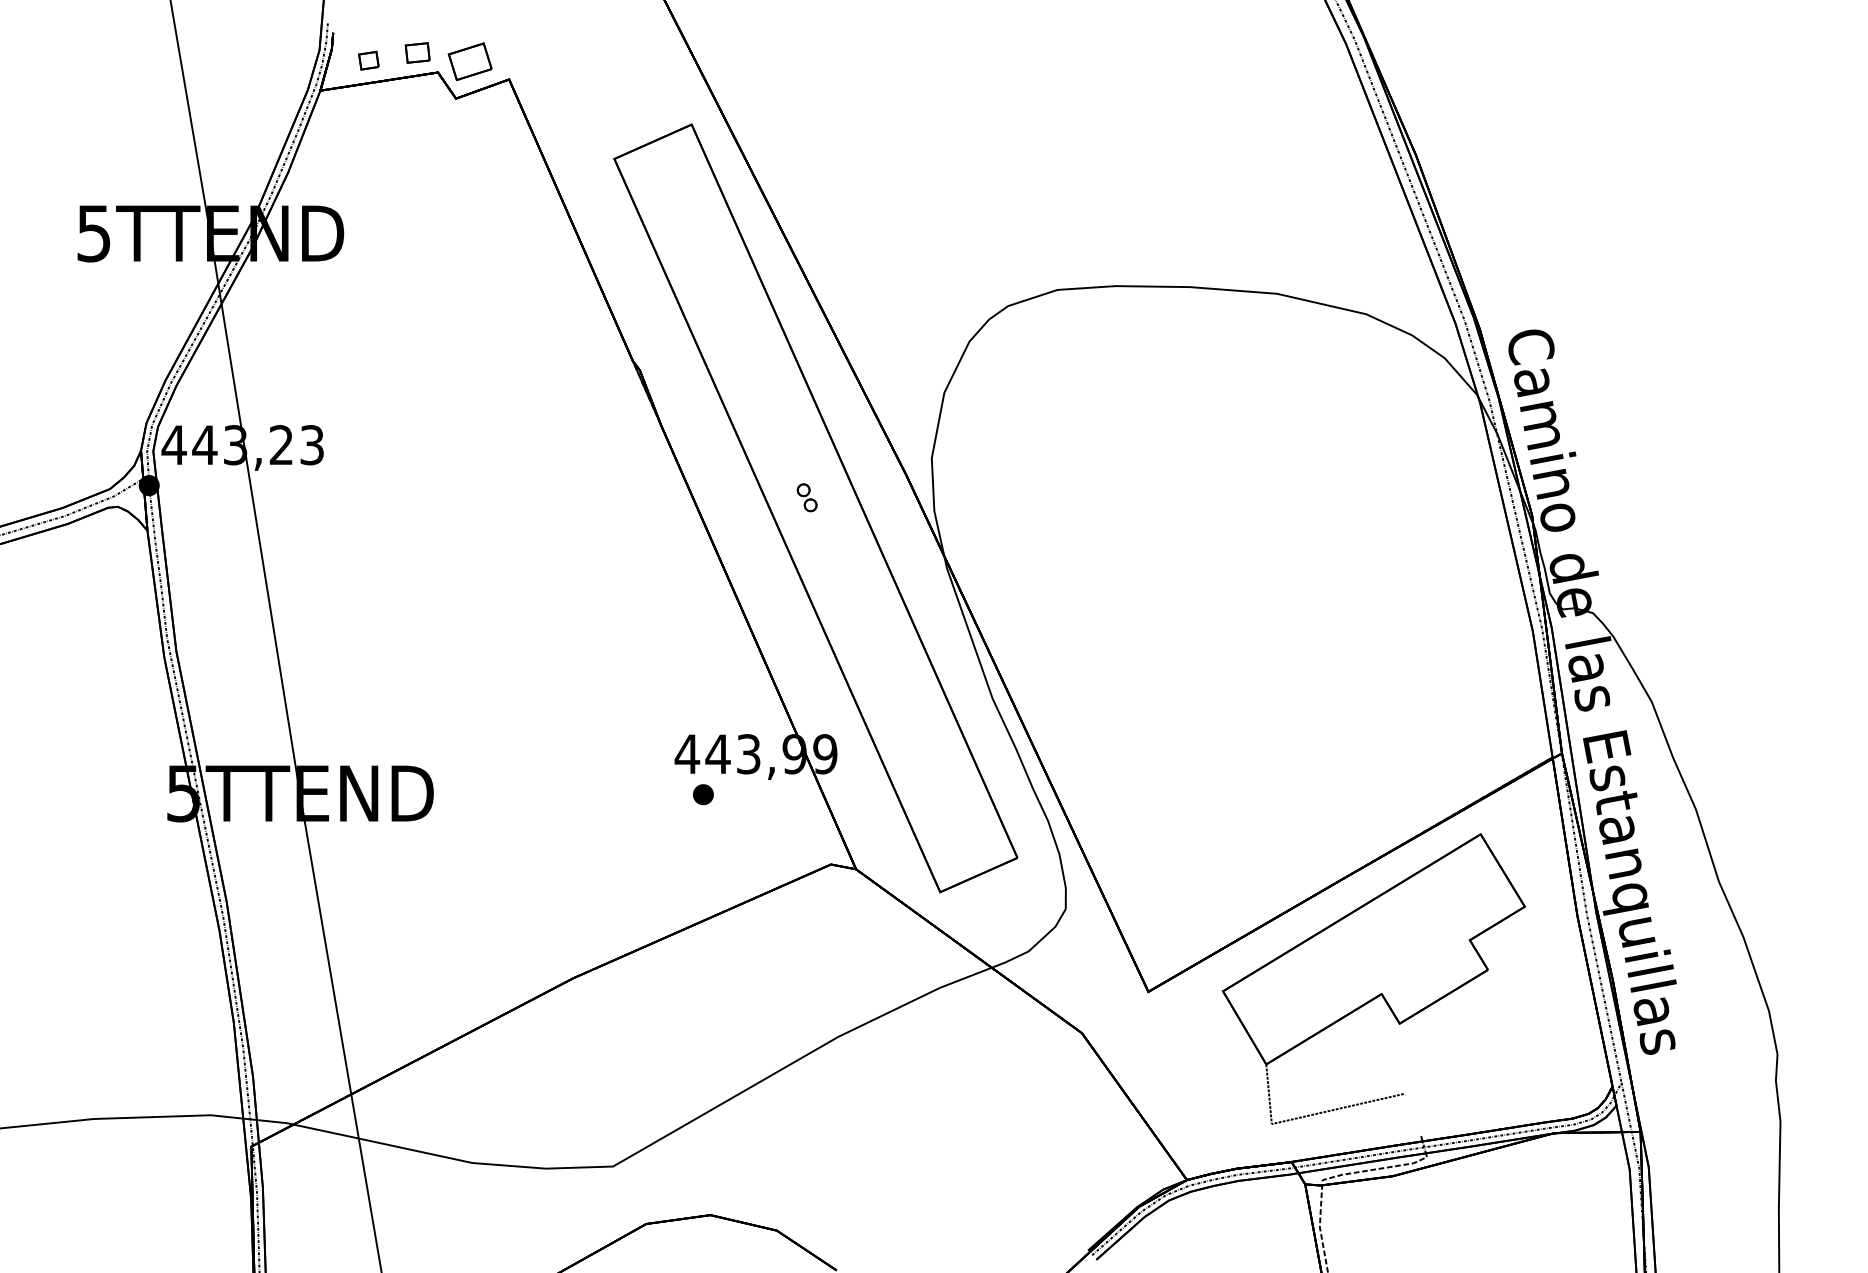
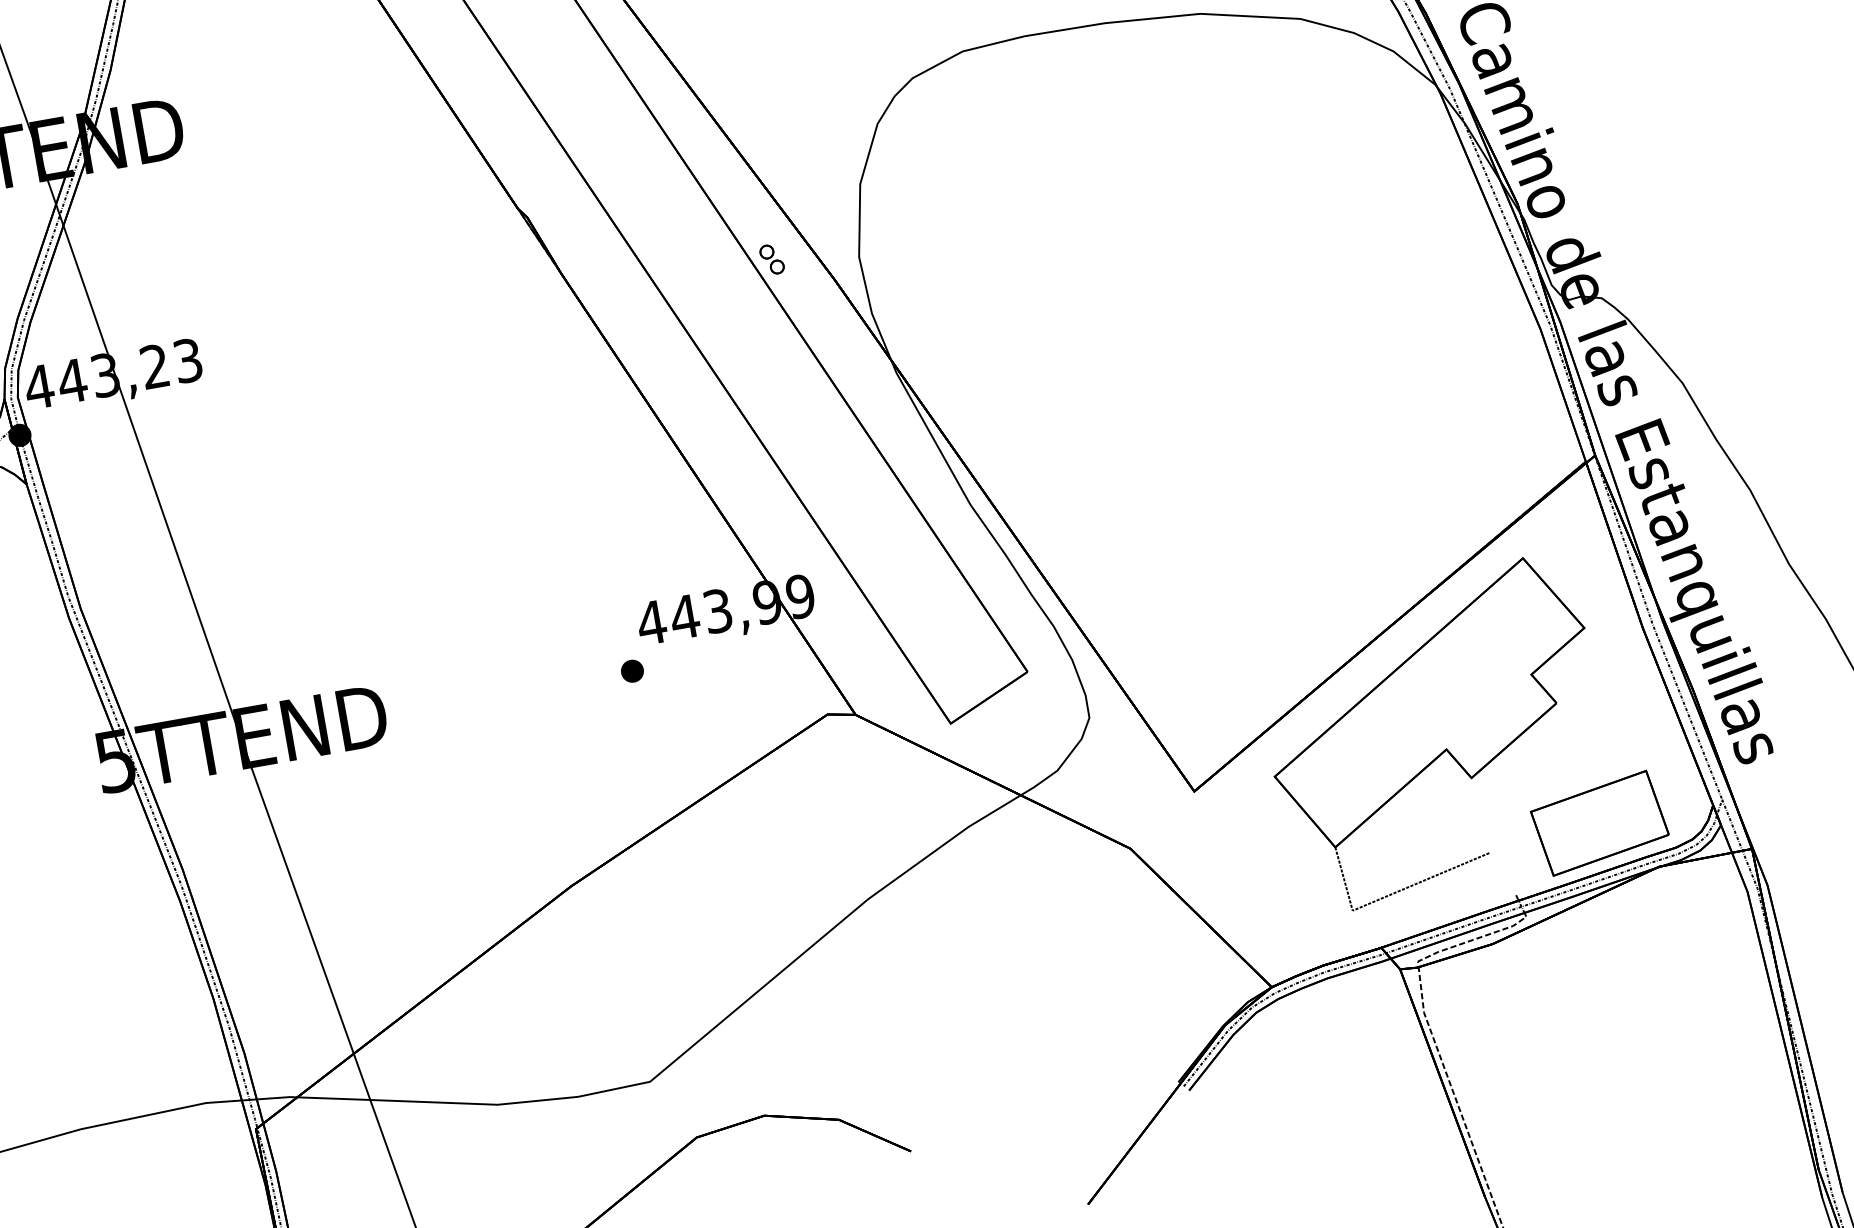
part: (806, 497) -> (771, 259), moved
part: (703, 794) -> (632, 671), moved
part: (1507, 1084) -> (1599, 823), added

